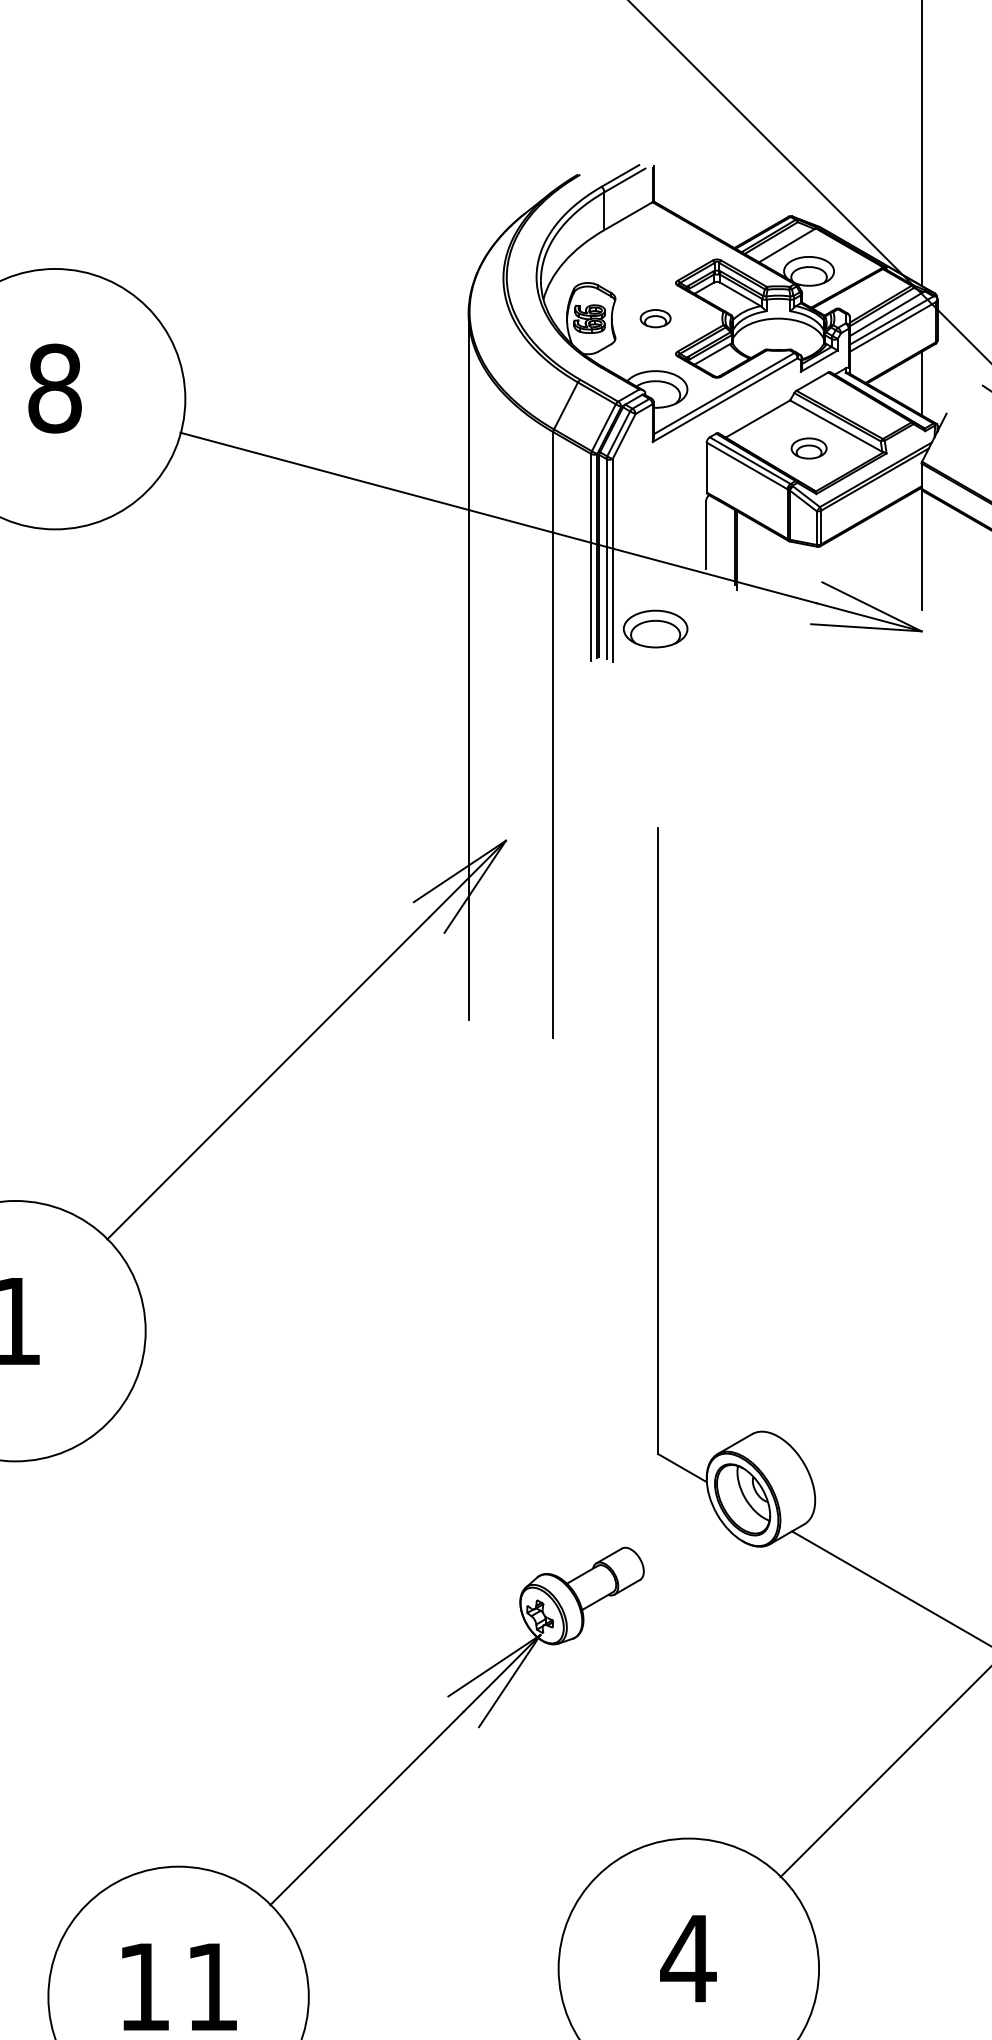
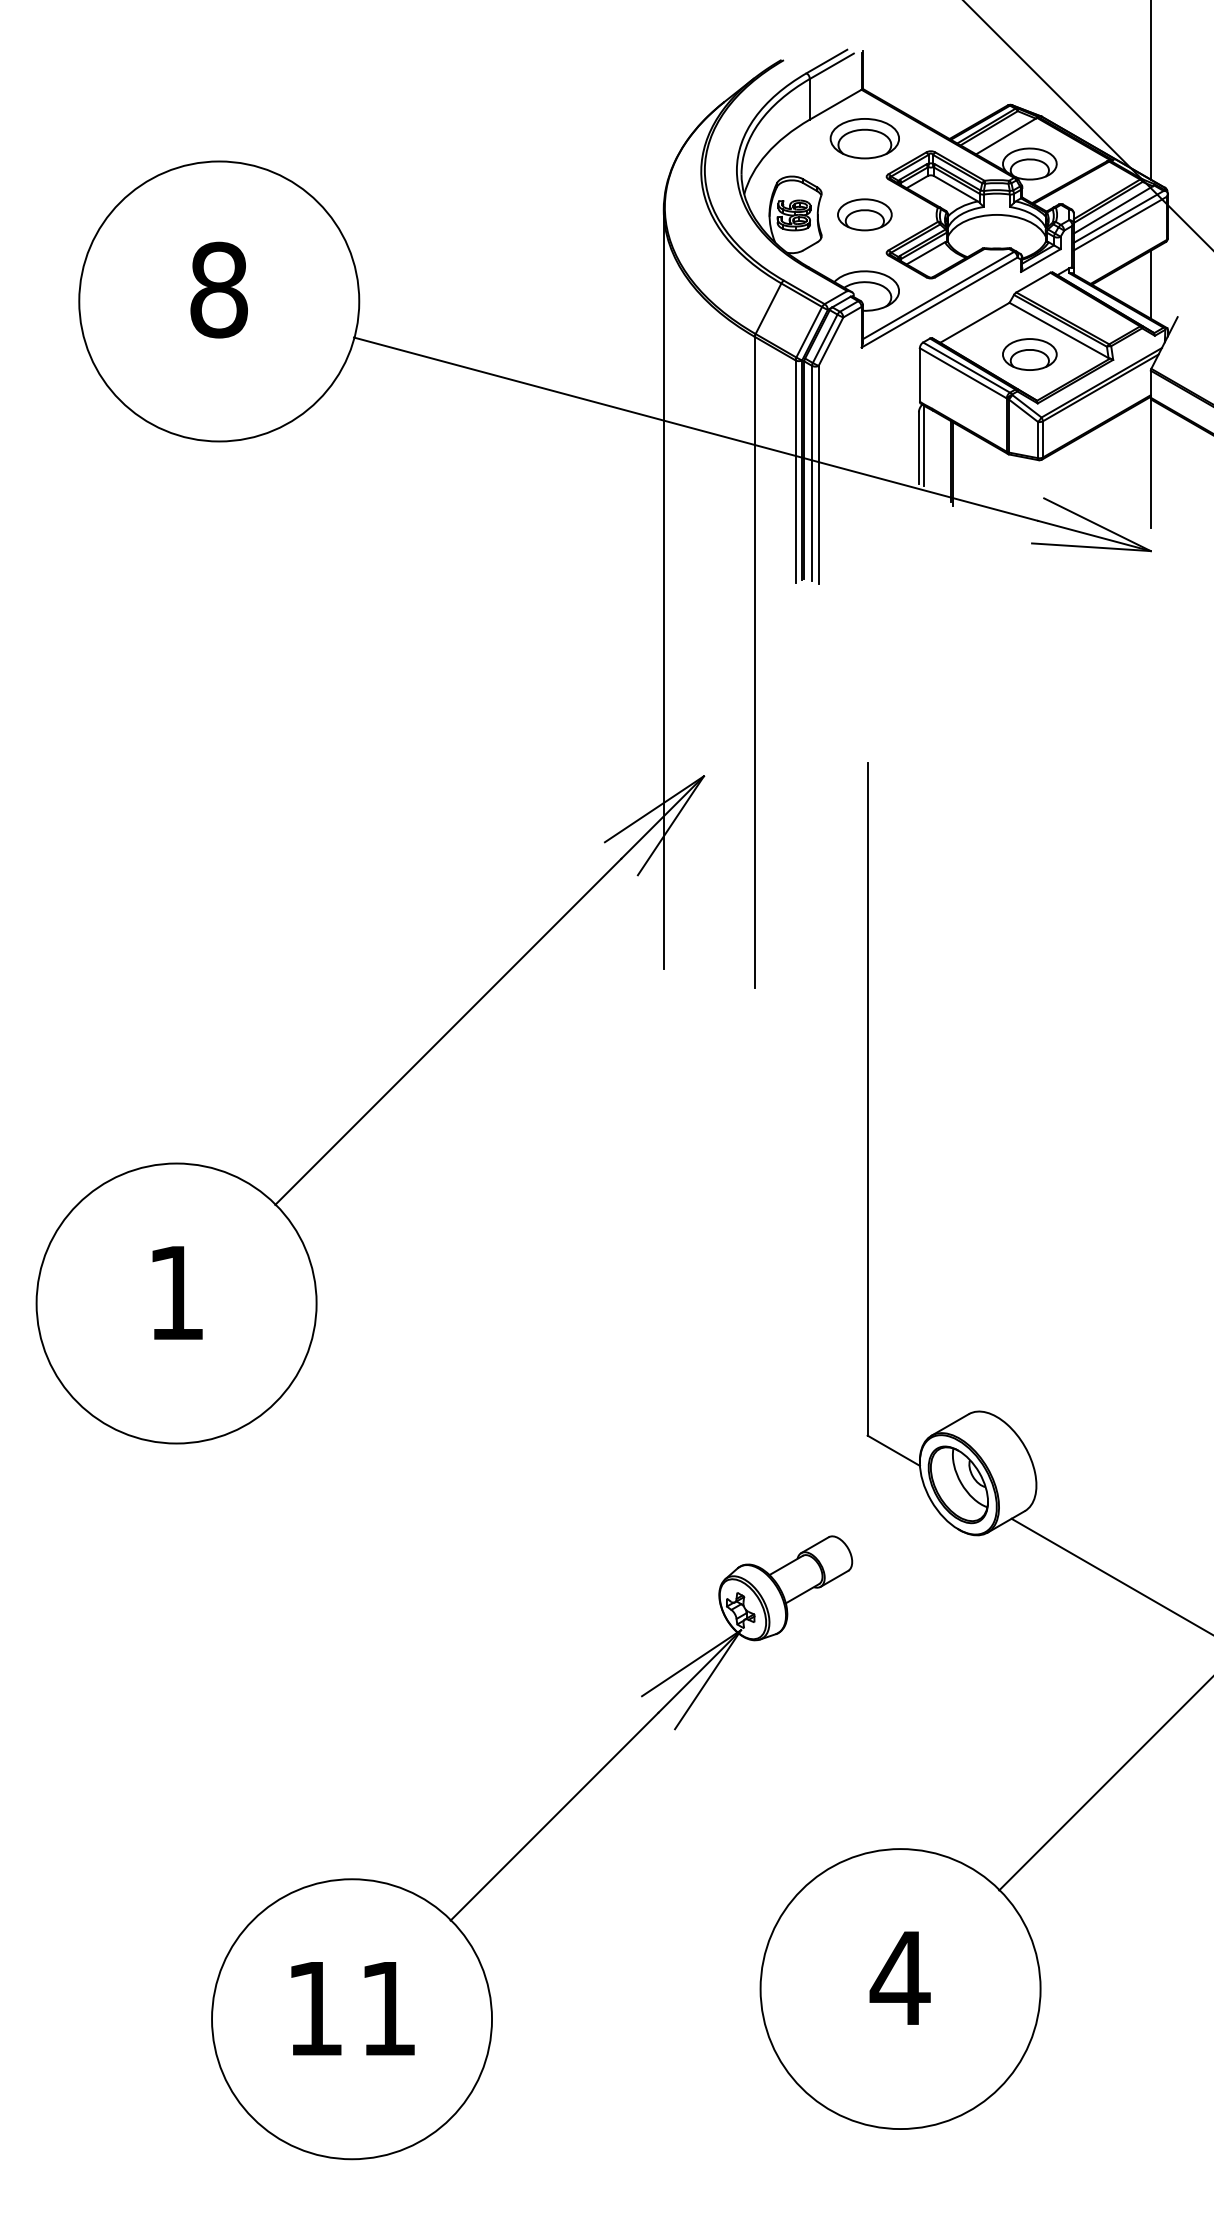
part: (655, 318) -> (864, 214), size x1.67
part: (808, 448) -> (1029, 354), size x1.43
line: (711, 534) -> (924, 446), added
part: (655, 628) -> (864, 138), moved

